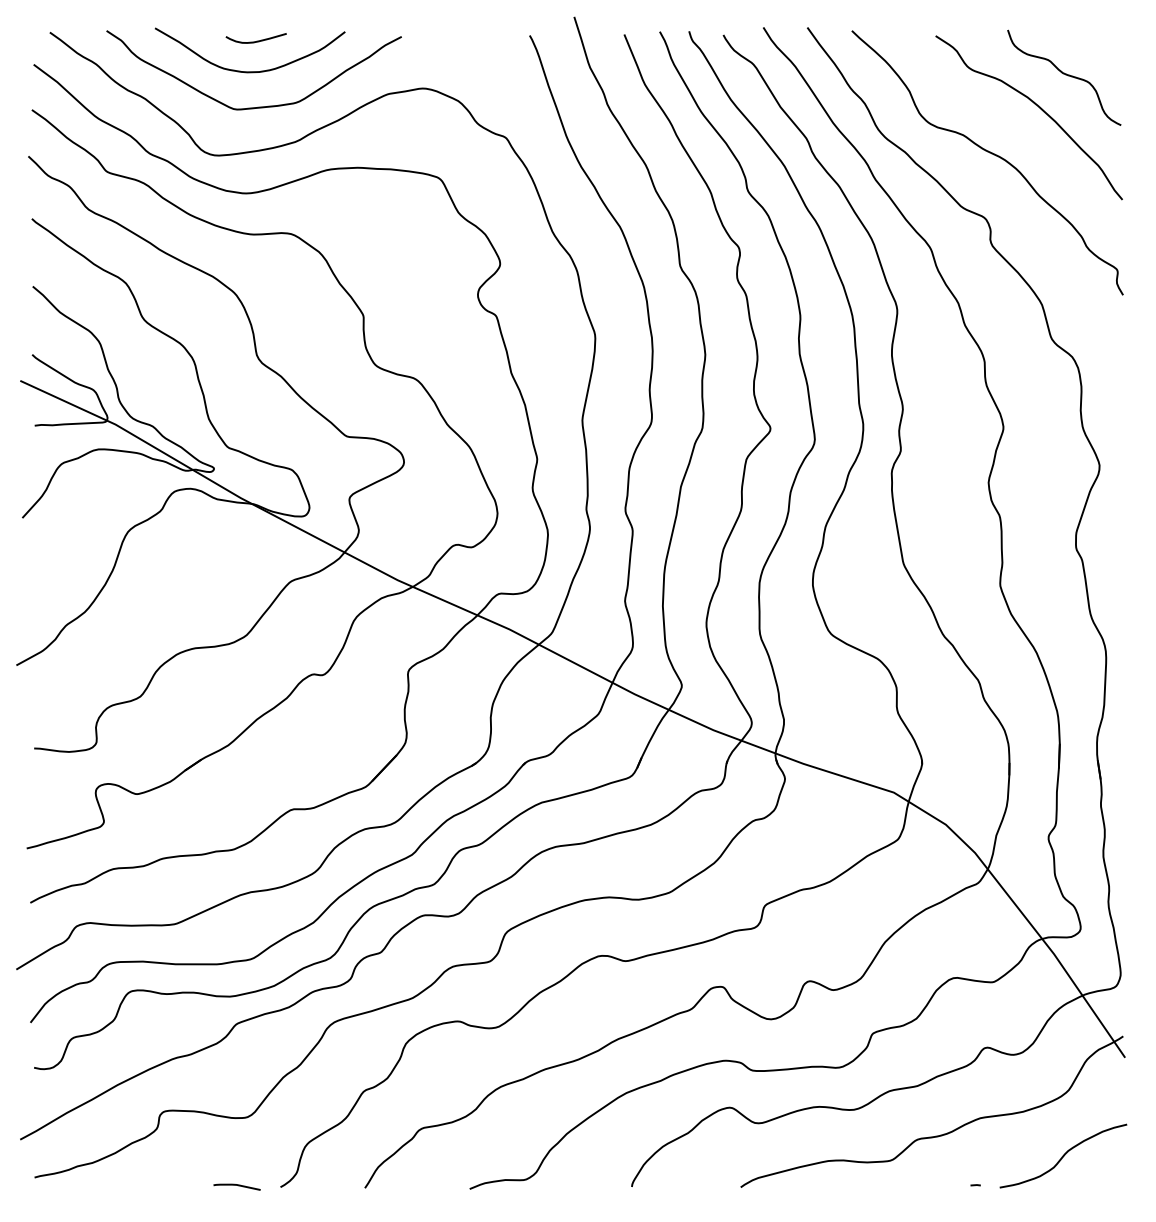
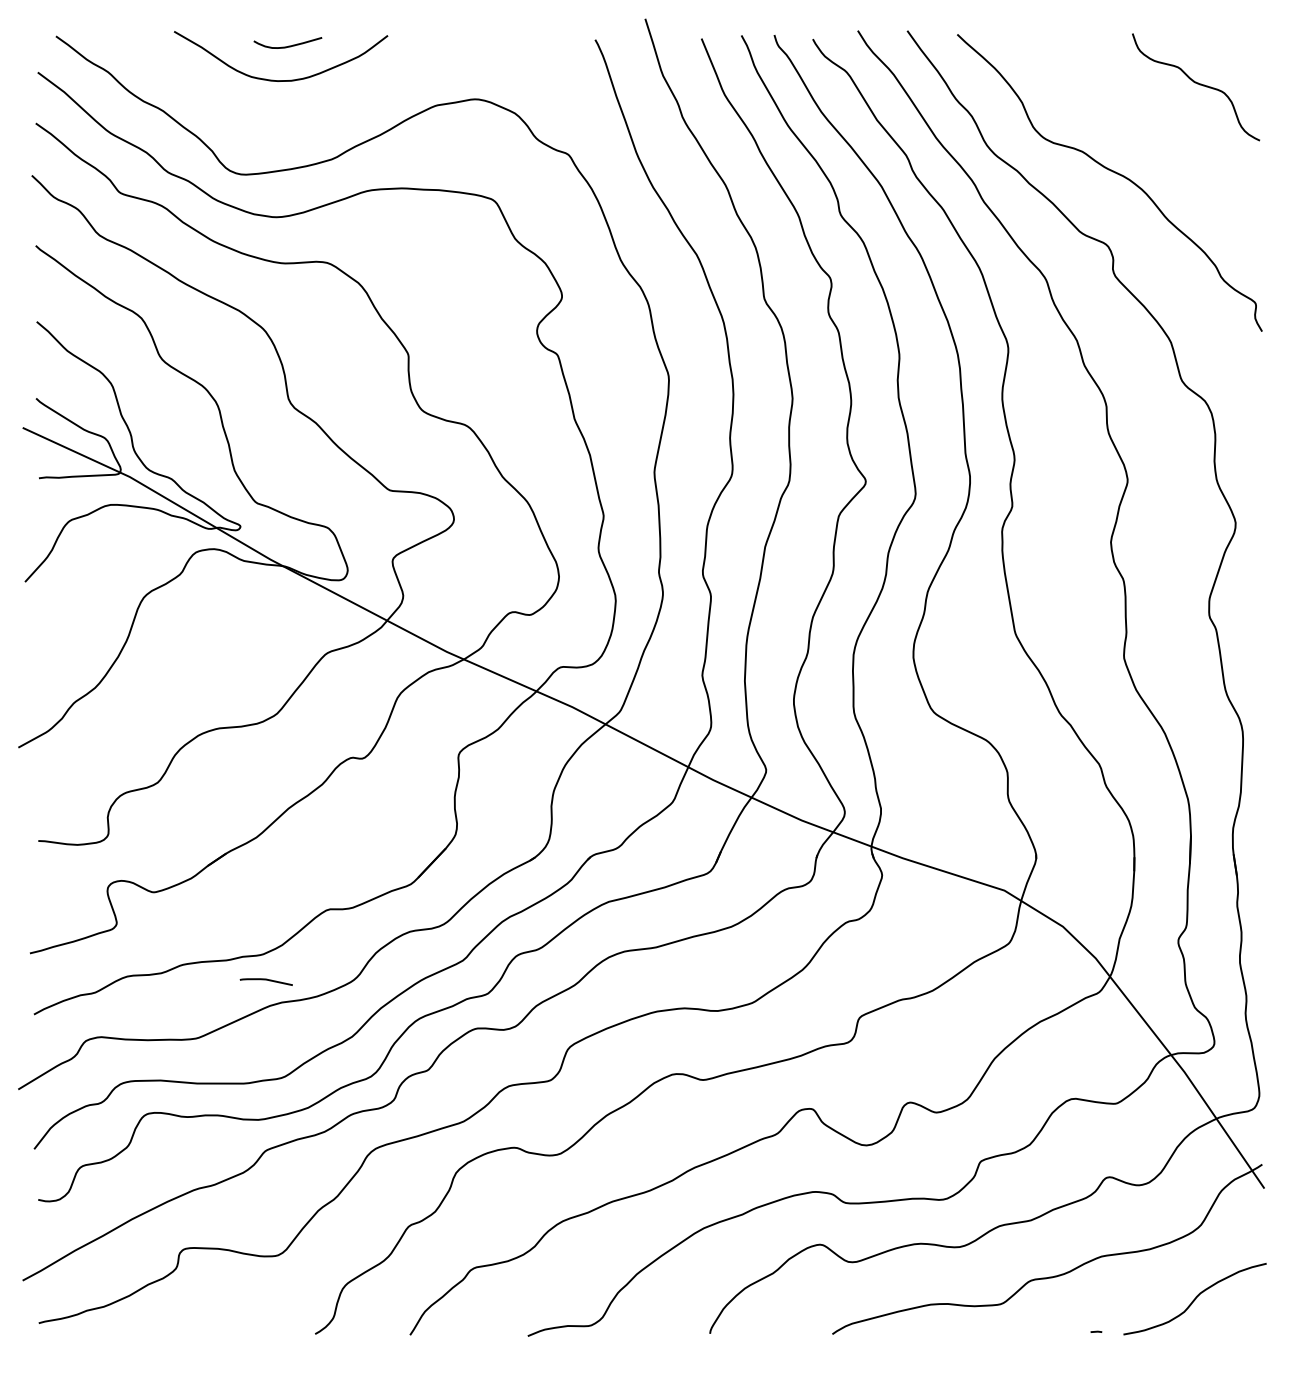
curve: (259, 106) -> (291, 119), removed
curve: (1038, 107) -> (1166, 120), removed
curve: (236, 1185) -> (265, 980), moved

